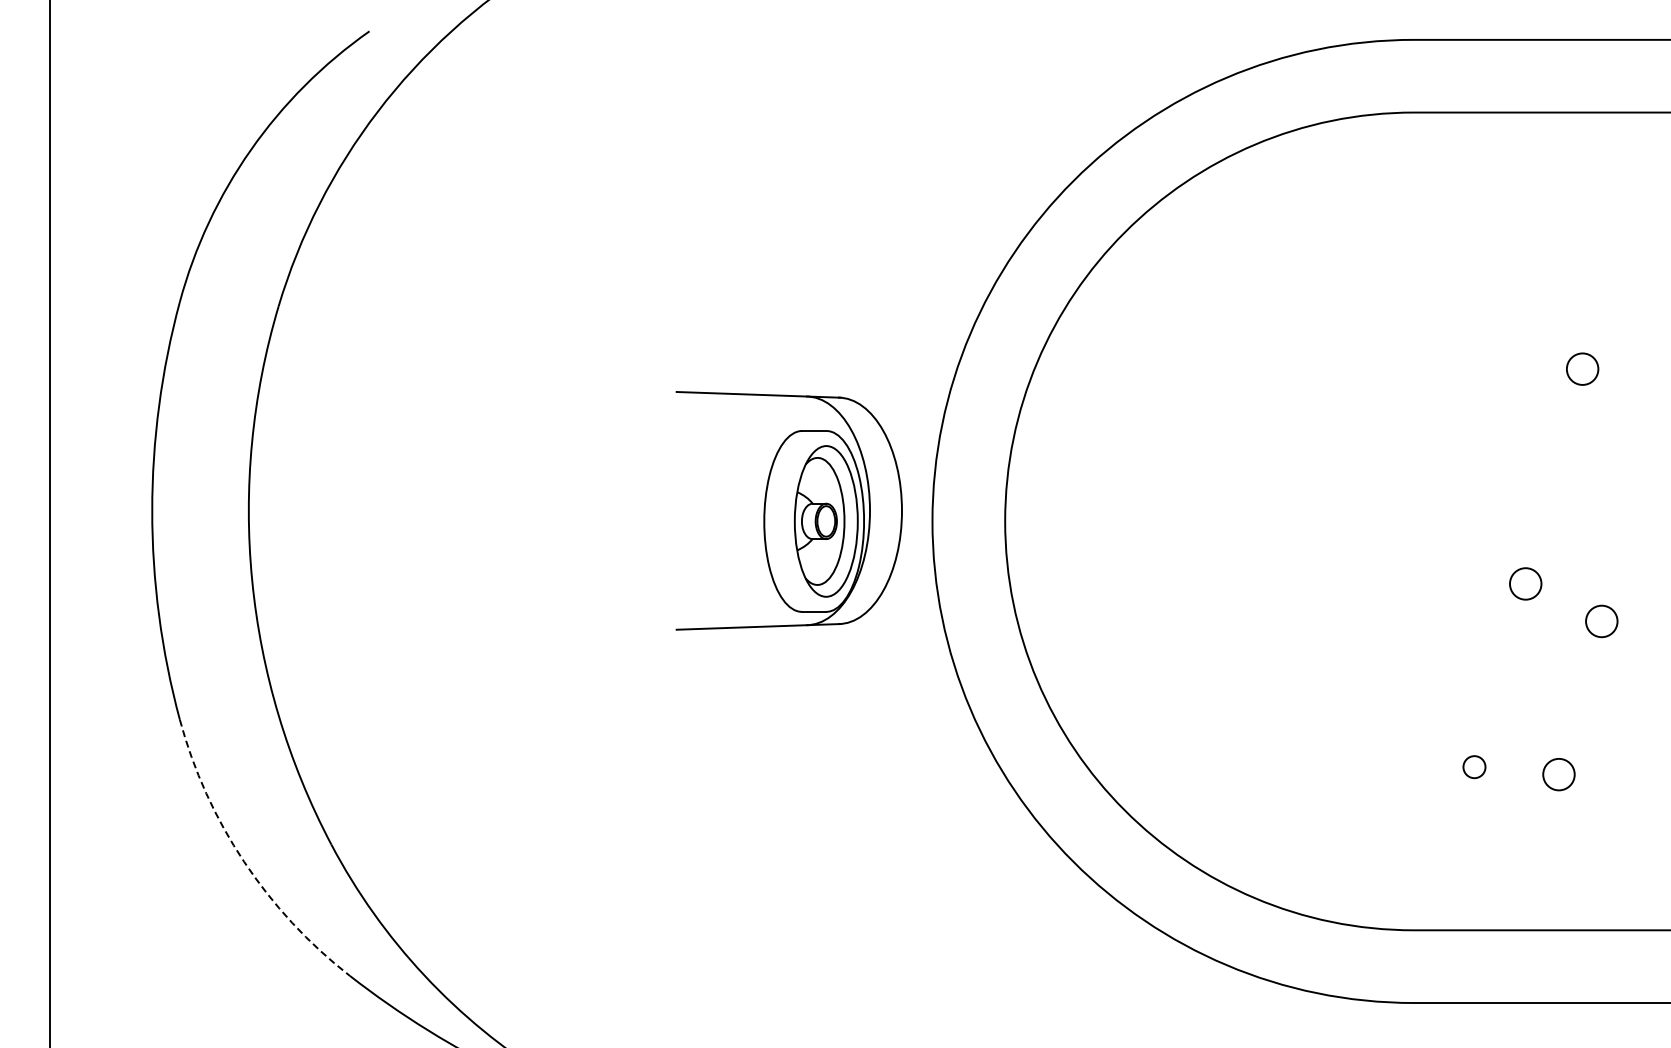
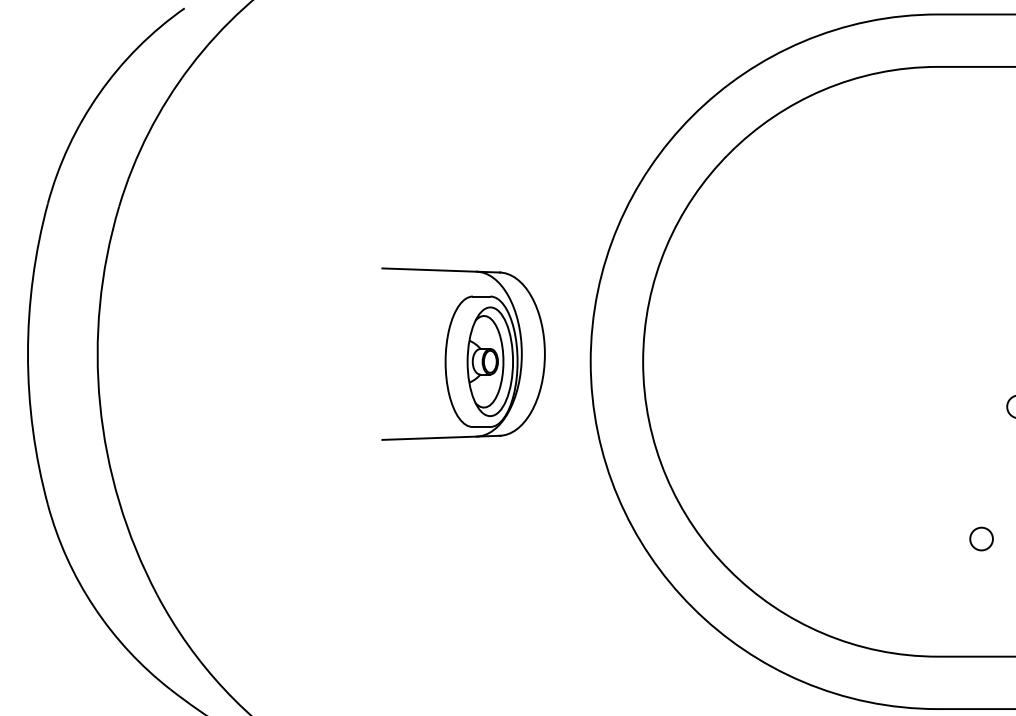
part: (788, 510) -> (463, 353), moved
circle: (1474, 766) -> (981, 538), size x1.43
arc: (244, 861) -> (94, 607), dashed -> solid

